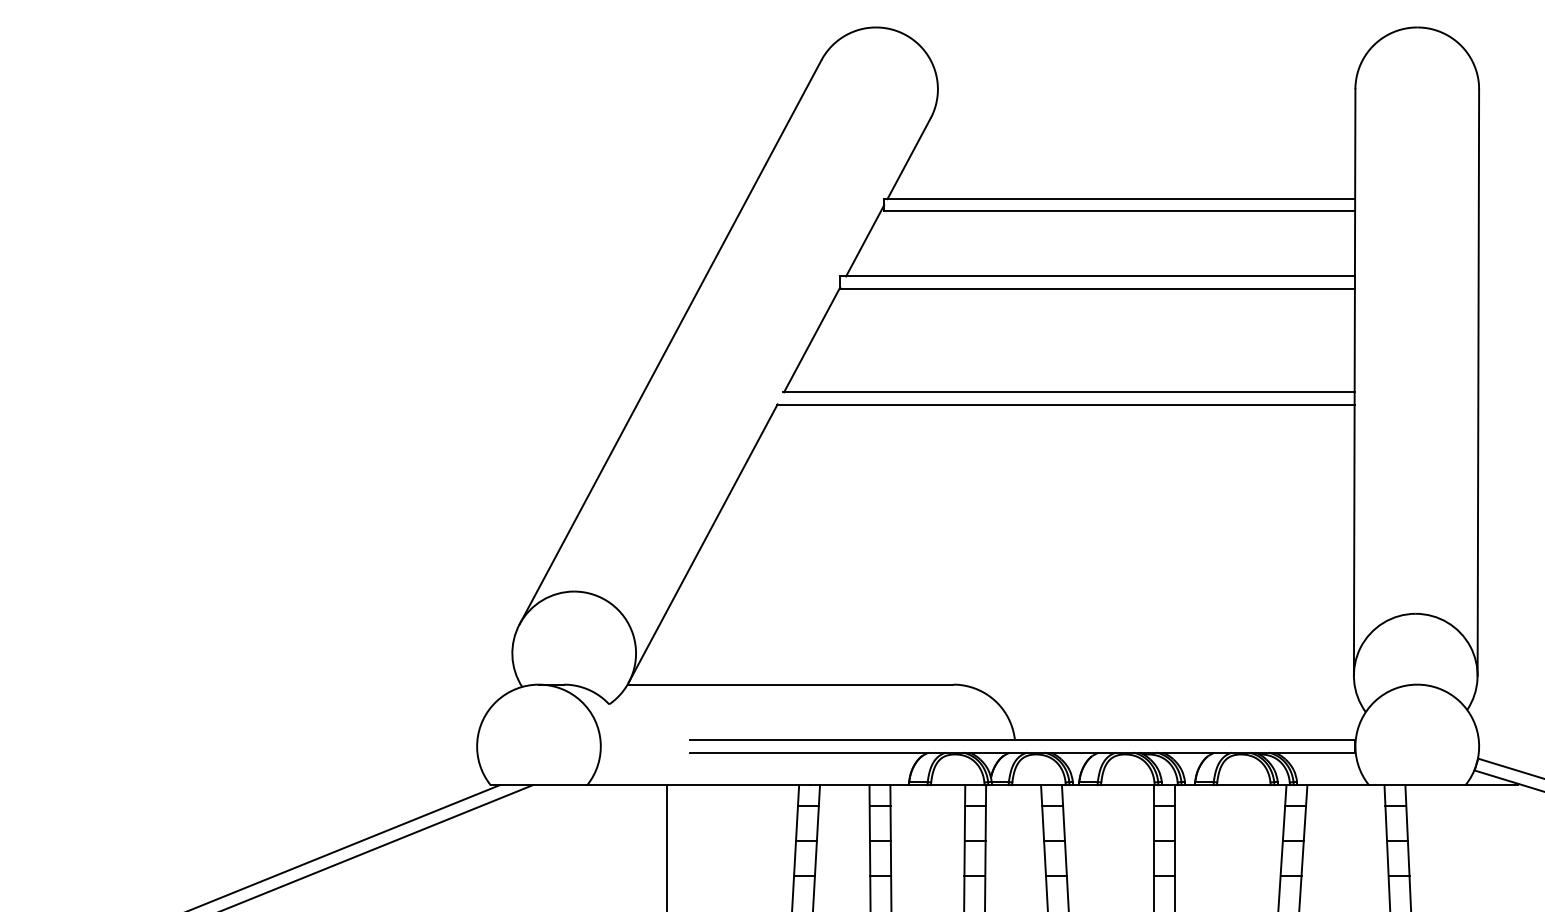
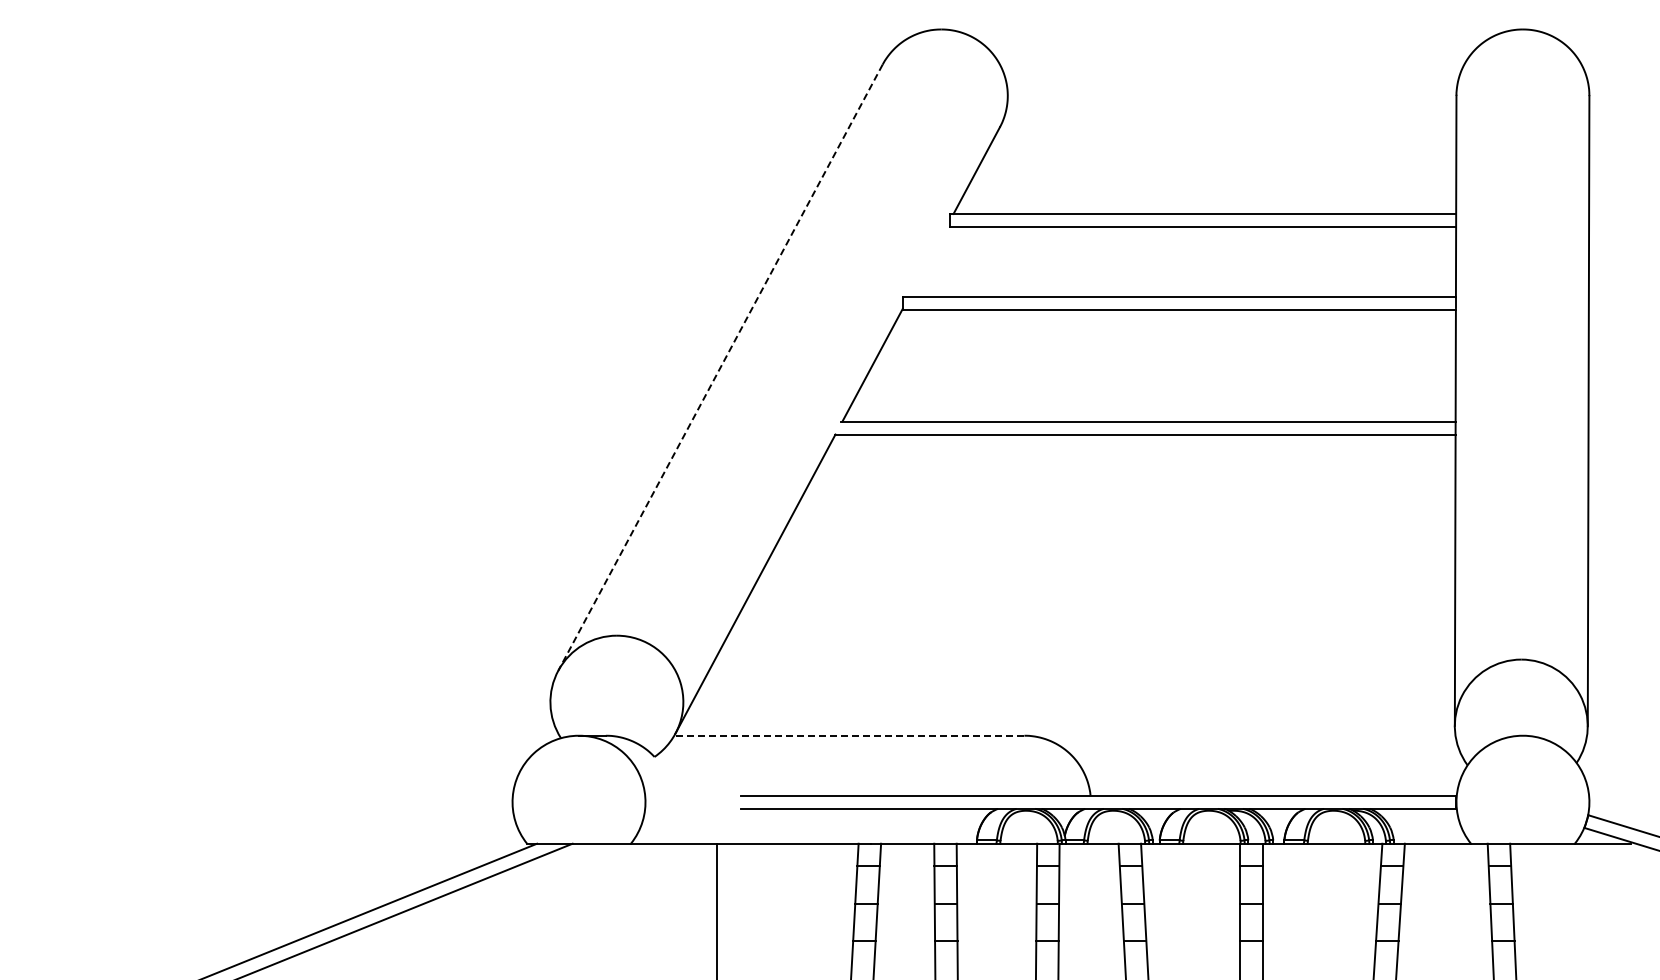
line: (865, 240) -> (929, 258), removed
line: (670, 342) -> (720, 367), solid -> dashed
line: (789, 684) -> (848, 735), solid -> dashed

